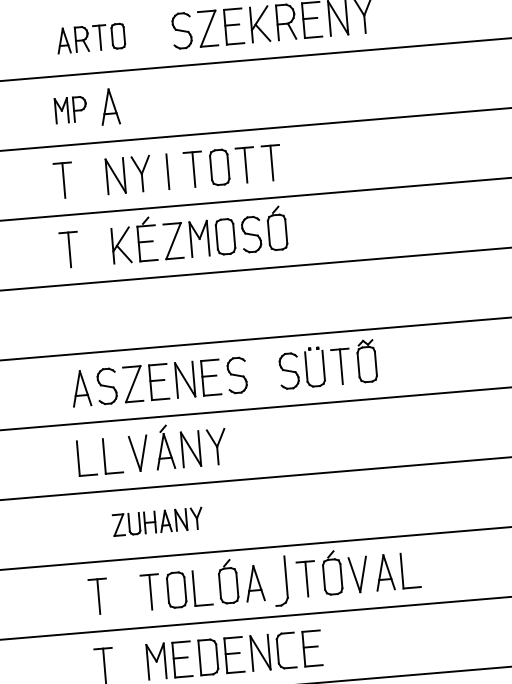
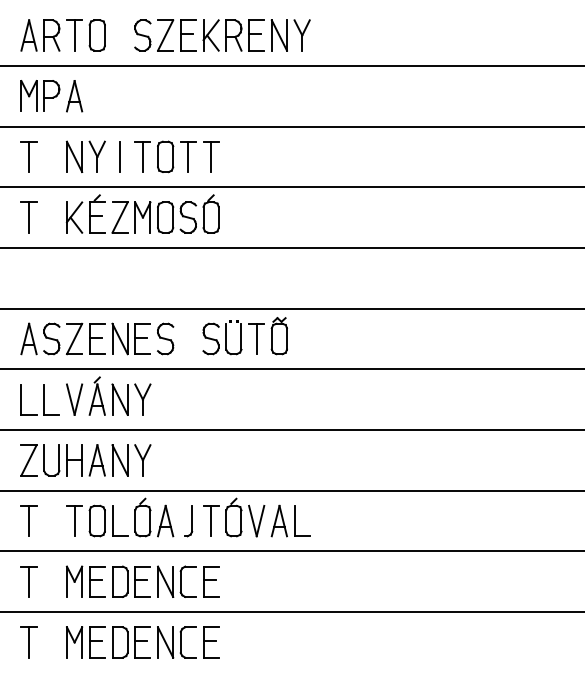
part: (90, 38) -> (62, 35), size x1.43
part: (70, 109) -> (40, 95), size x1.43
part: (157, 521) -> (85, 460), size x1.67
part: (280, 581) -> (188, 521), size x0.71

